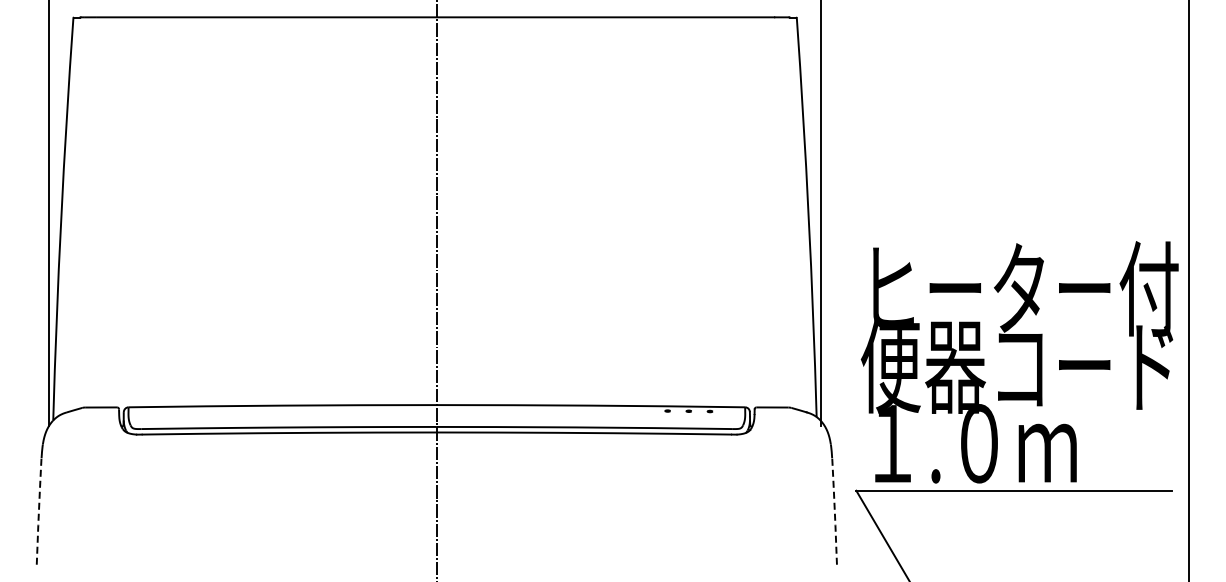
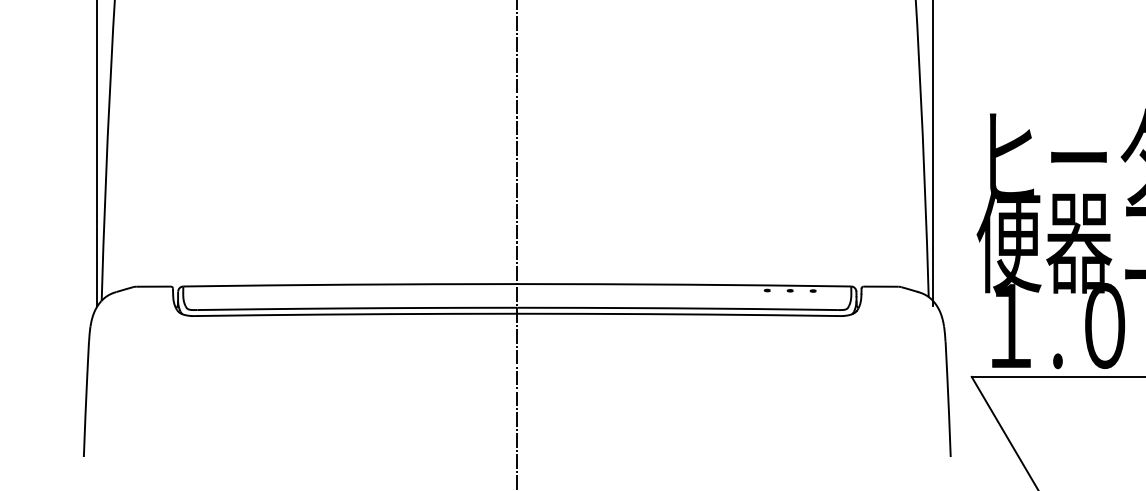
line: (38, 510) -> (85, 398), dashed -> solid
line: (834, 511) -> (948, 399), dashed -> solid

